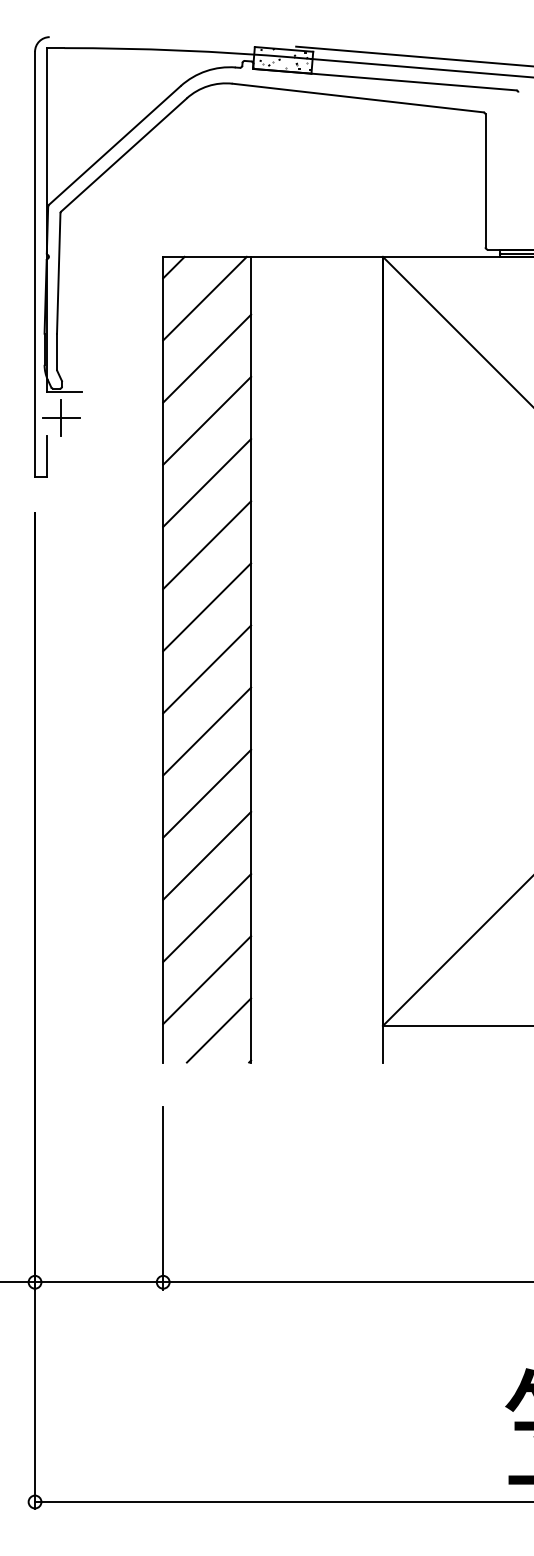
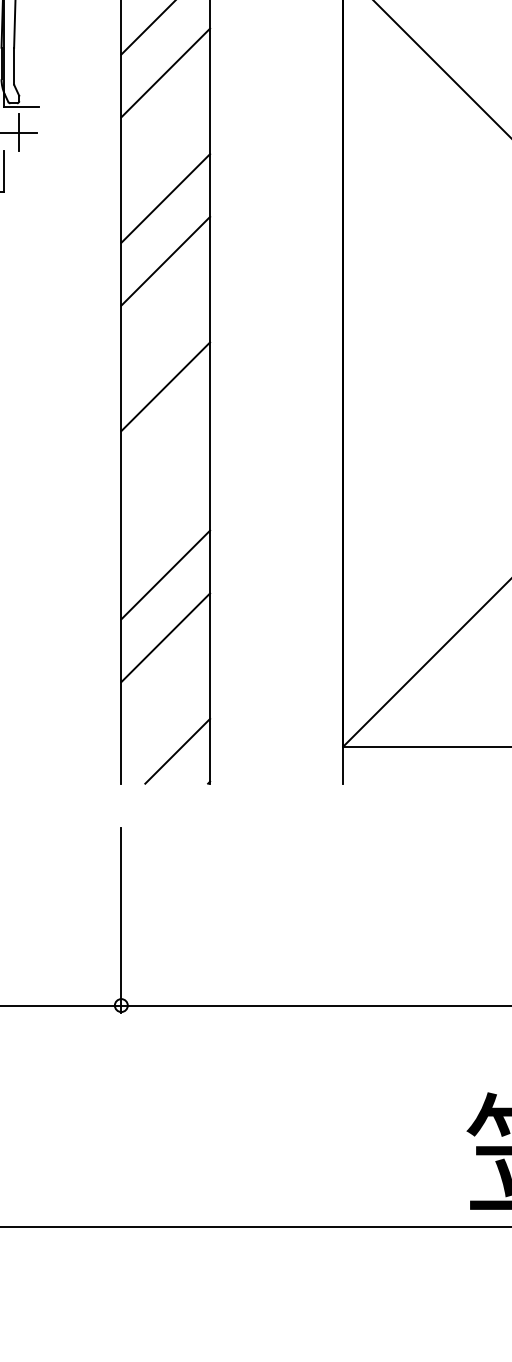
line: (207, 420) -> (166, 135), removed
line: (207, 607) -> (166, 324), removed
line: (207, 731) -> (166, 449), removed
line: (207, 793) -> (166, 512), removed
line: (207, 980) -> (166, 700), removed

